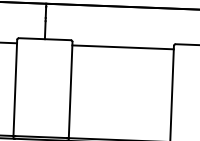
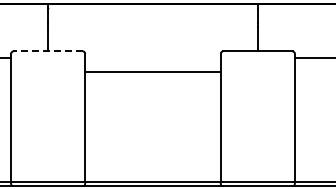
line: (45, 39) -> (48, 51), solid -> dashed
line: (122, 47) -> (152, 72), moved

